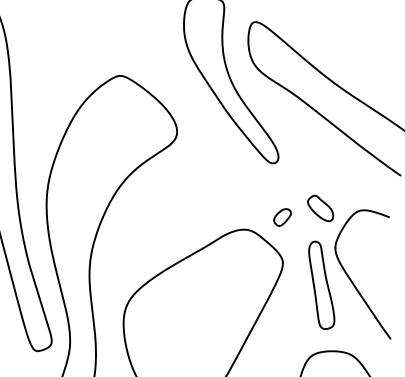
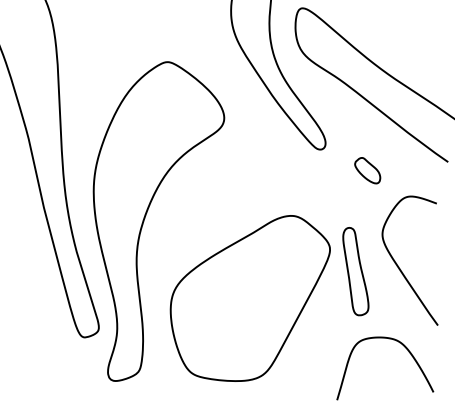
part: (320, 208) -> (367, 170), moved
part: (282, 217) -> (329, 203), removed
part: (321, 285) -> (355, 271), moved

